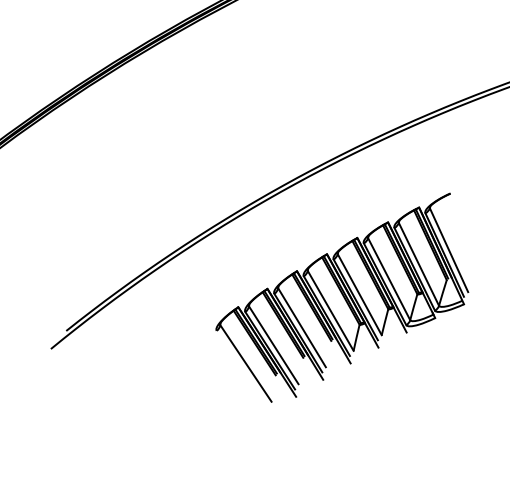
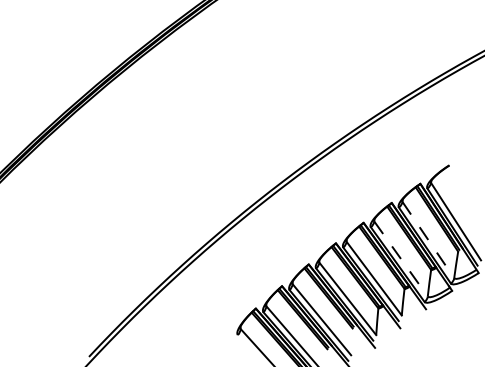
line: (419, 264) -> (428, 240), solid -> dashed
line: (389, 279) -> (401, 259), solid -> dashed

